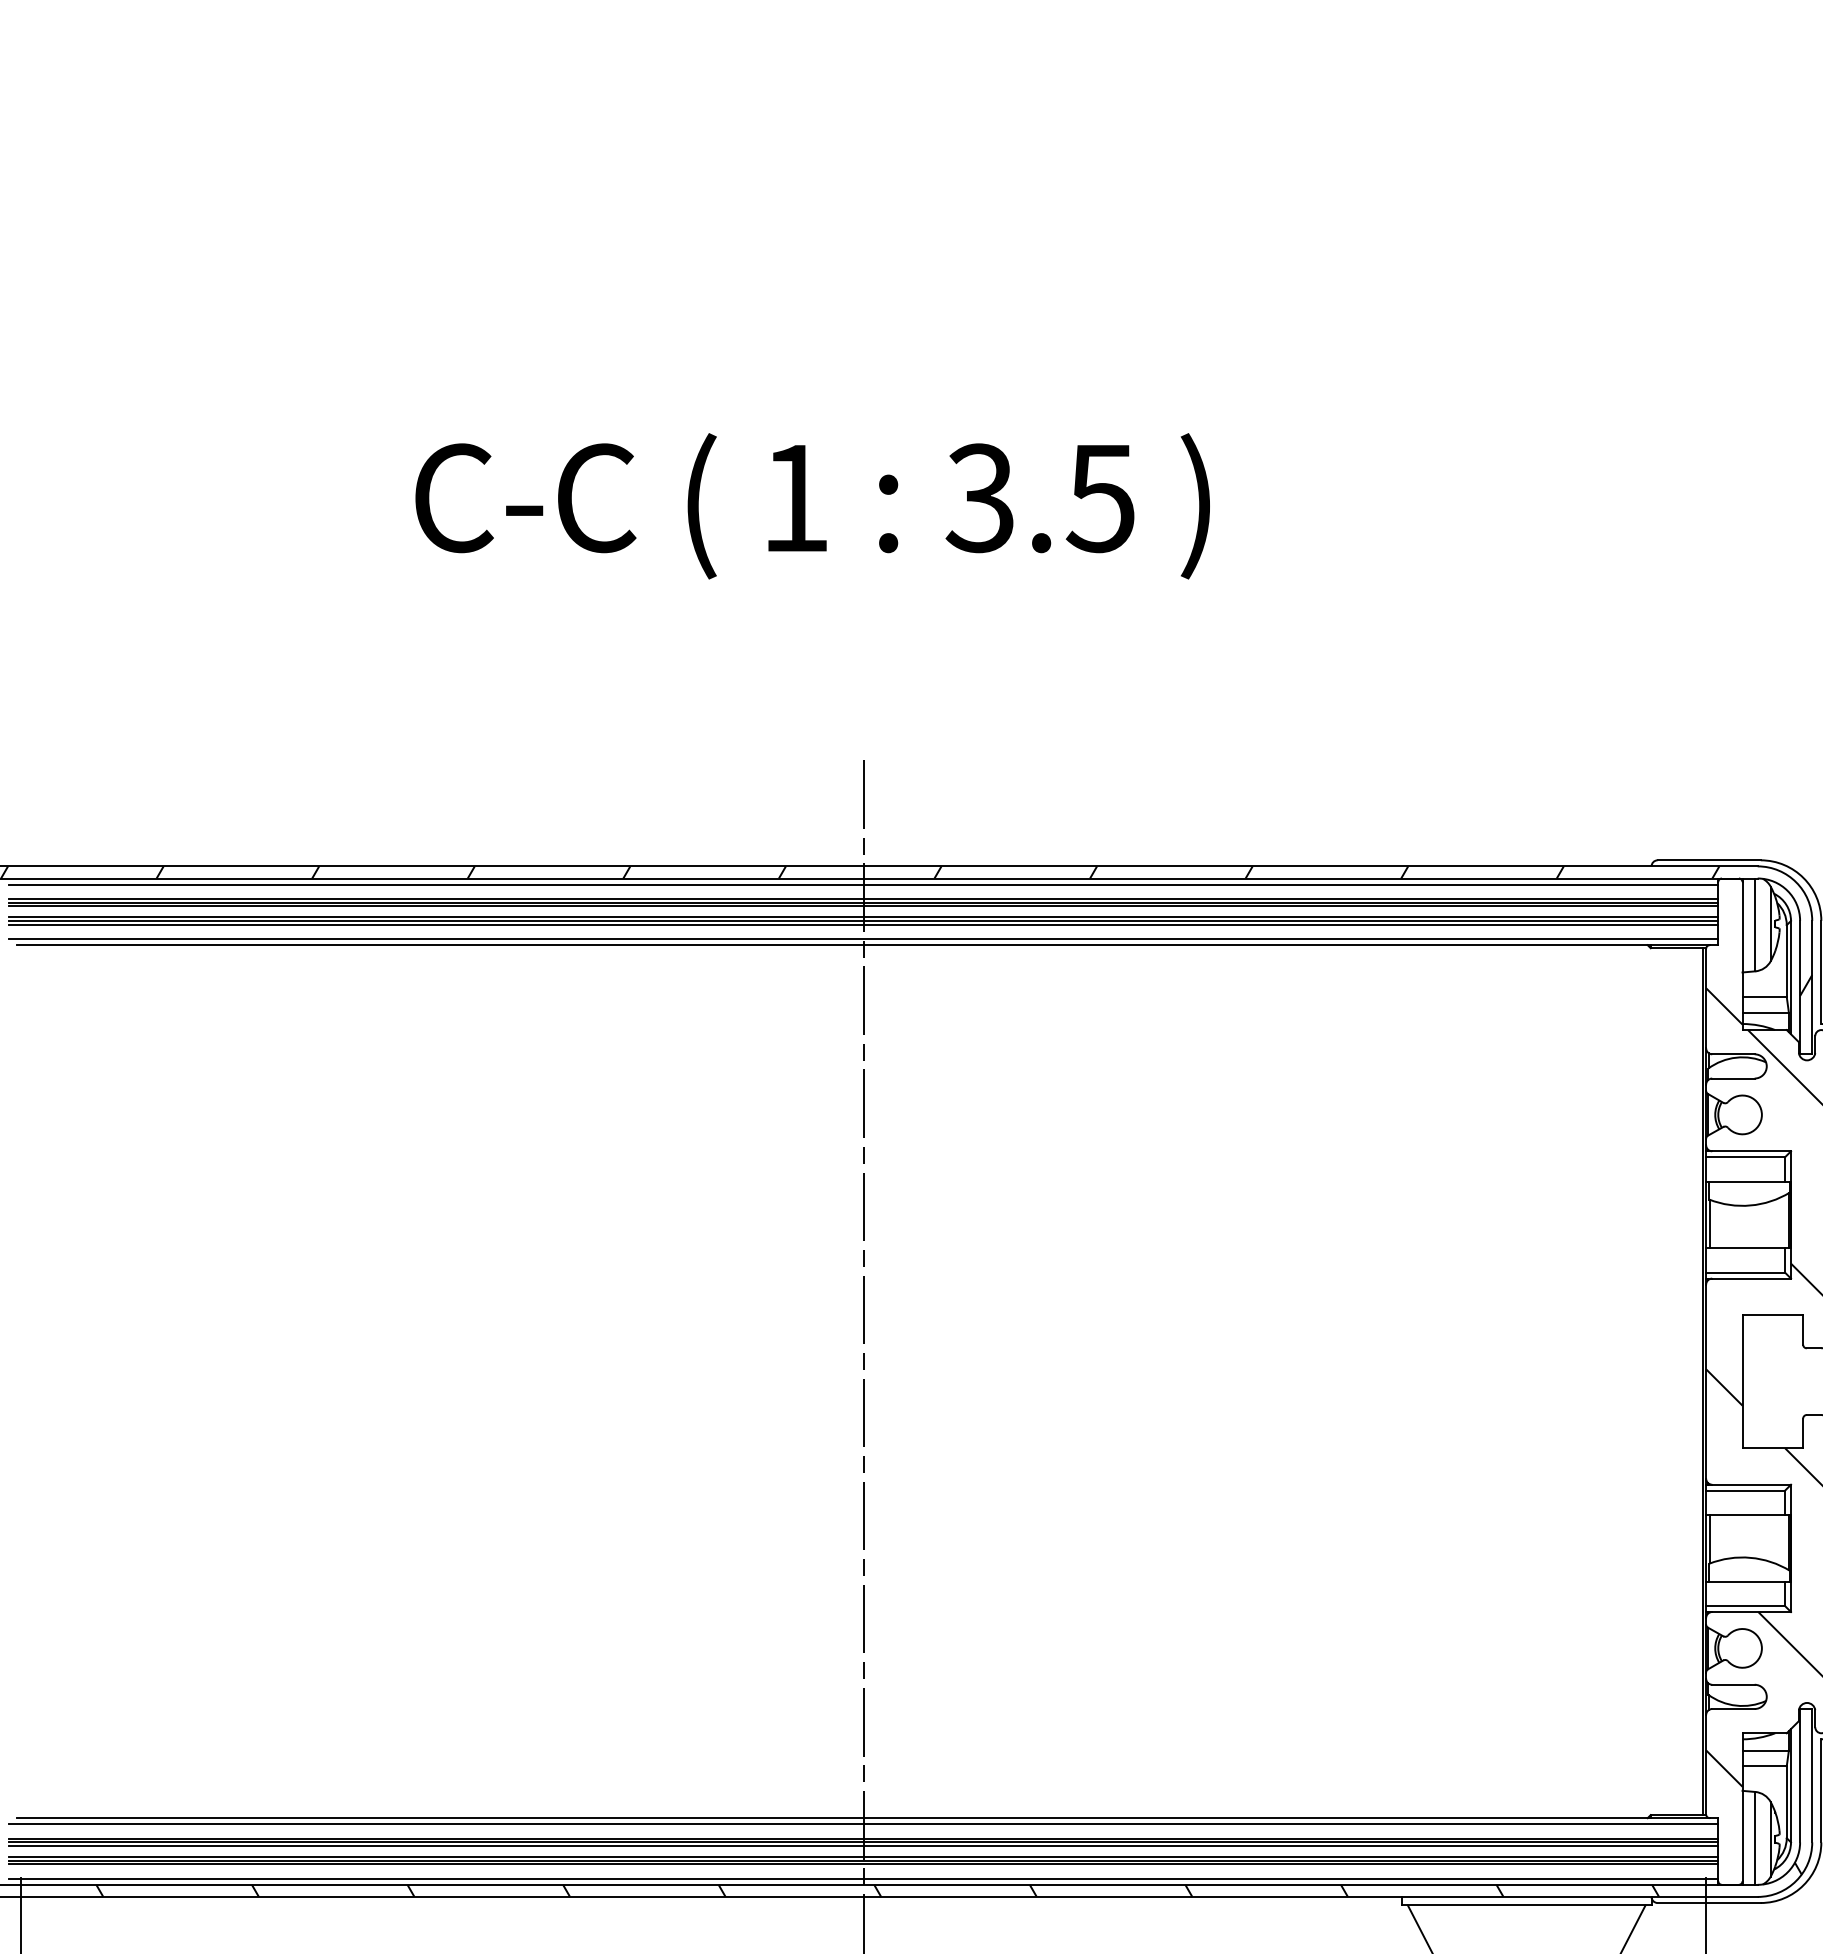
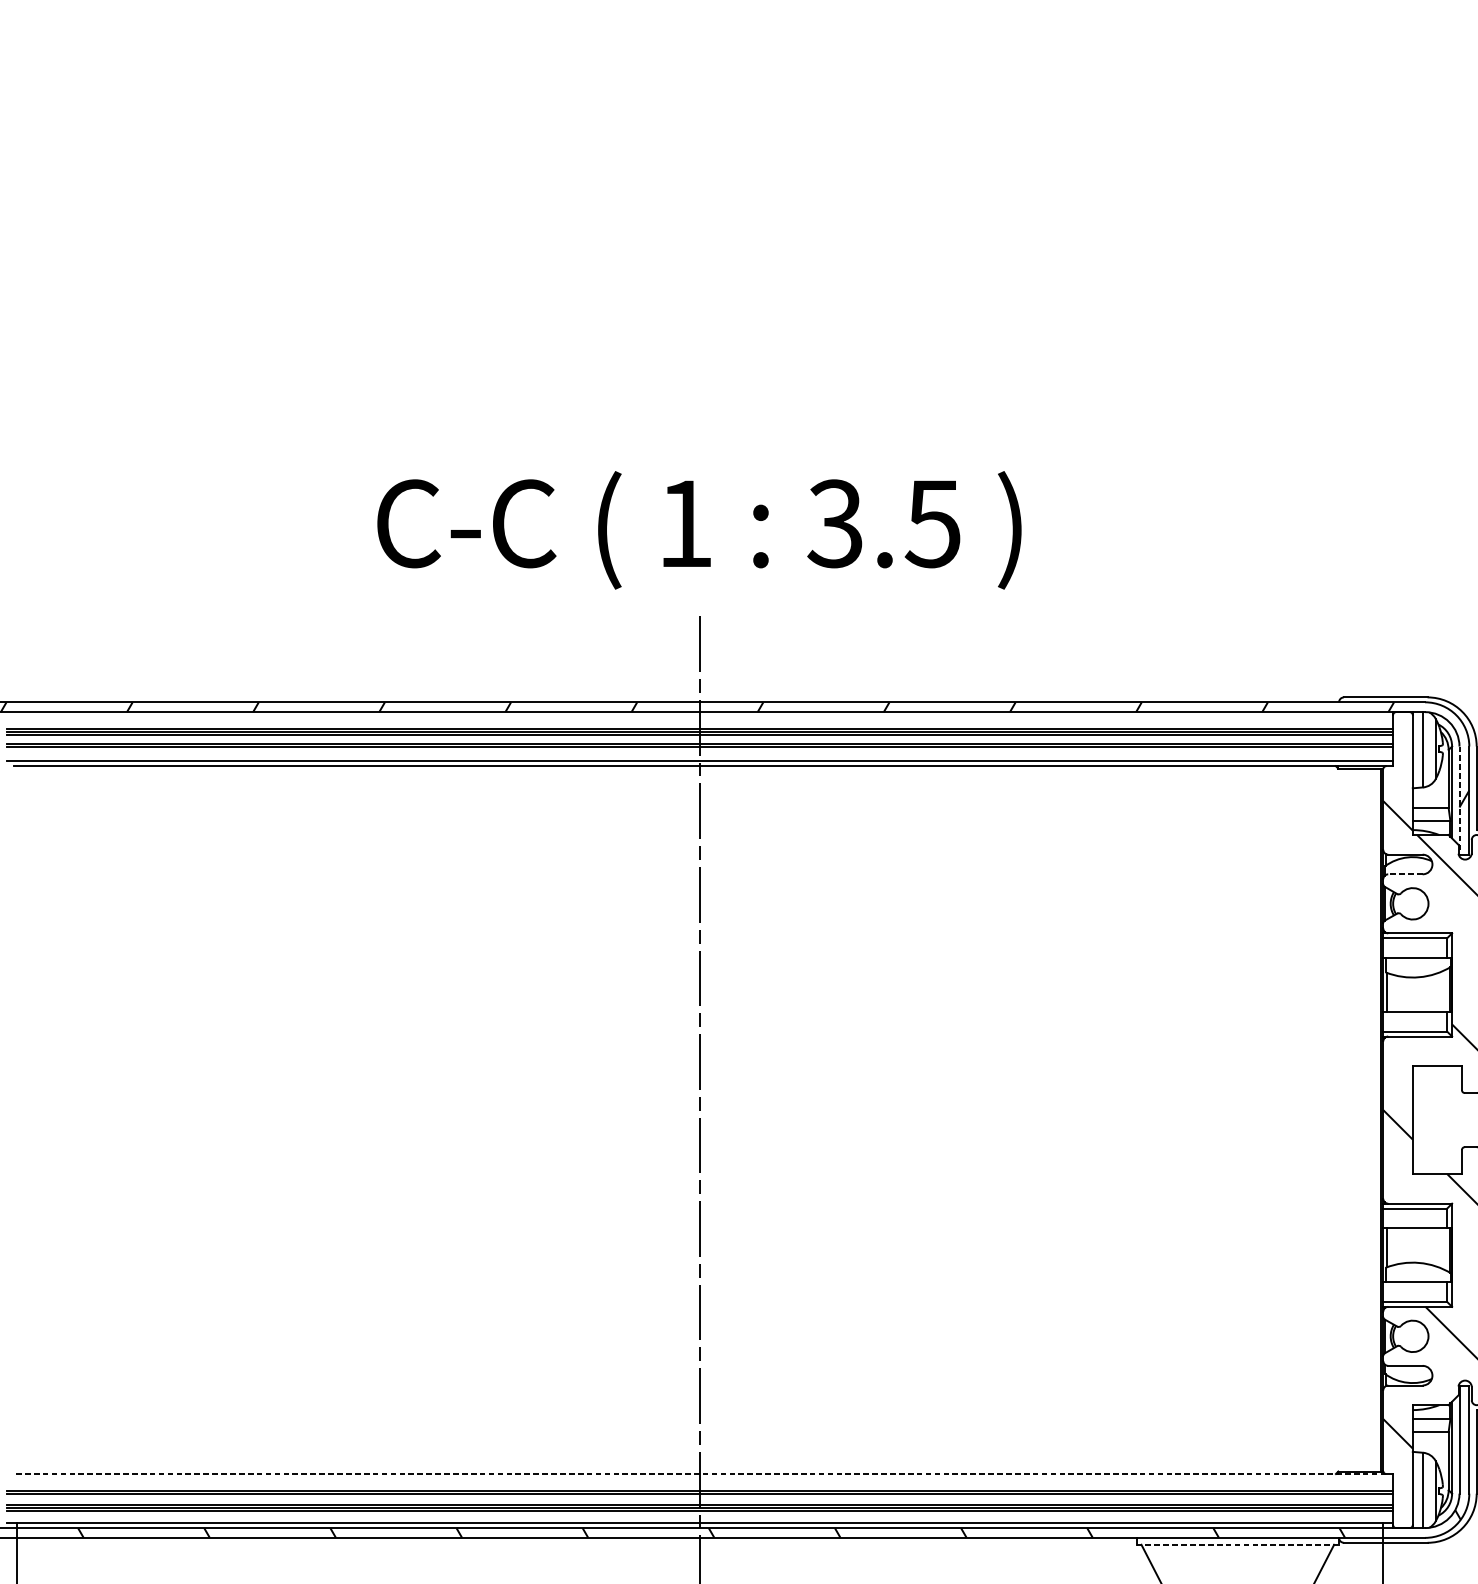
text: (812, 506) -> (699, 530), moved
line: (863, 884) -> (700, 717), removed
line: (863, 924) -> (700, 749), removed
line: (1800, 987) -> (1459, 800), solid -> dashed
line: (1732, 1078) -> (1404, 874), solid -> dashed
line: (863, 1818) -> (700, 1474), solid -> dashed
line: (863, 1824) -> (700, 1479), removed
line: (863, 1846) -> (700, 1496), removed
line: (1526, 1905) -> (1237, 1544), solid -> dashed

